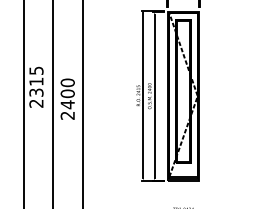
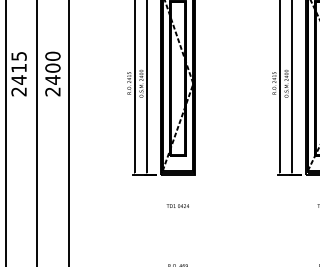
text: (35, 92) -> (18, 79), 2315 -> 2415
text: (67, 98) -> (52, 73), moved

